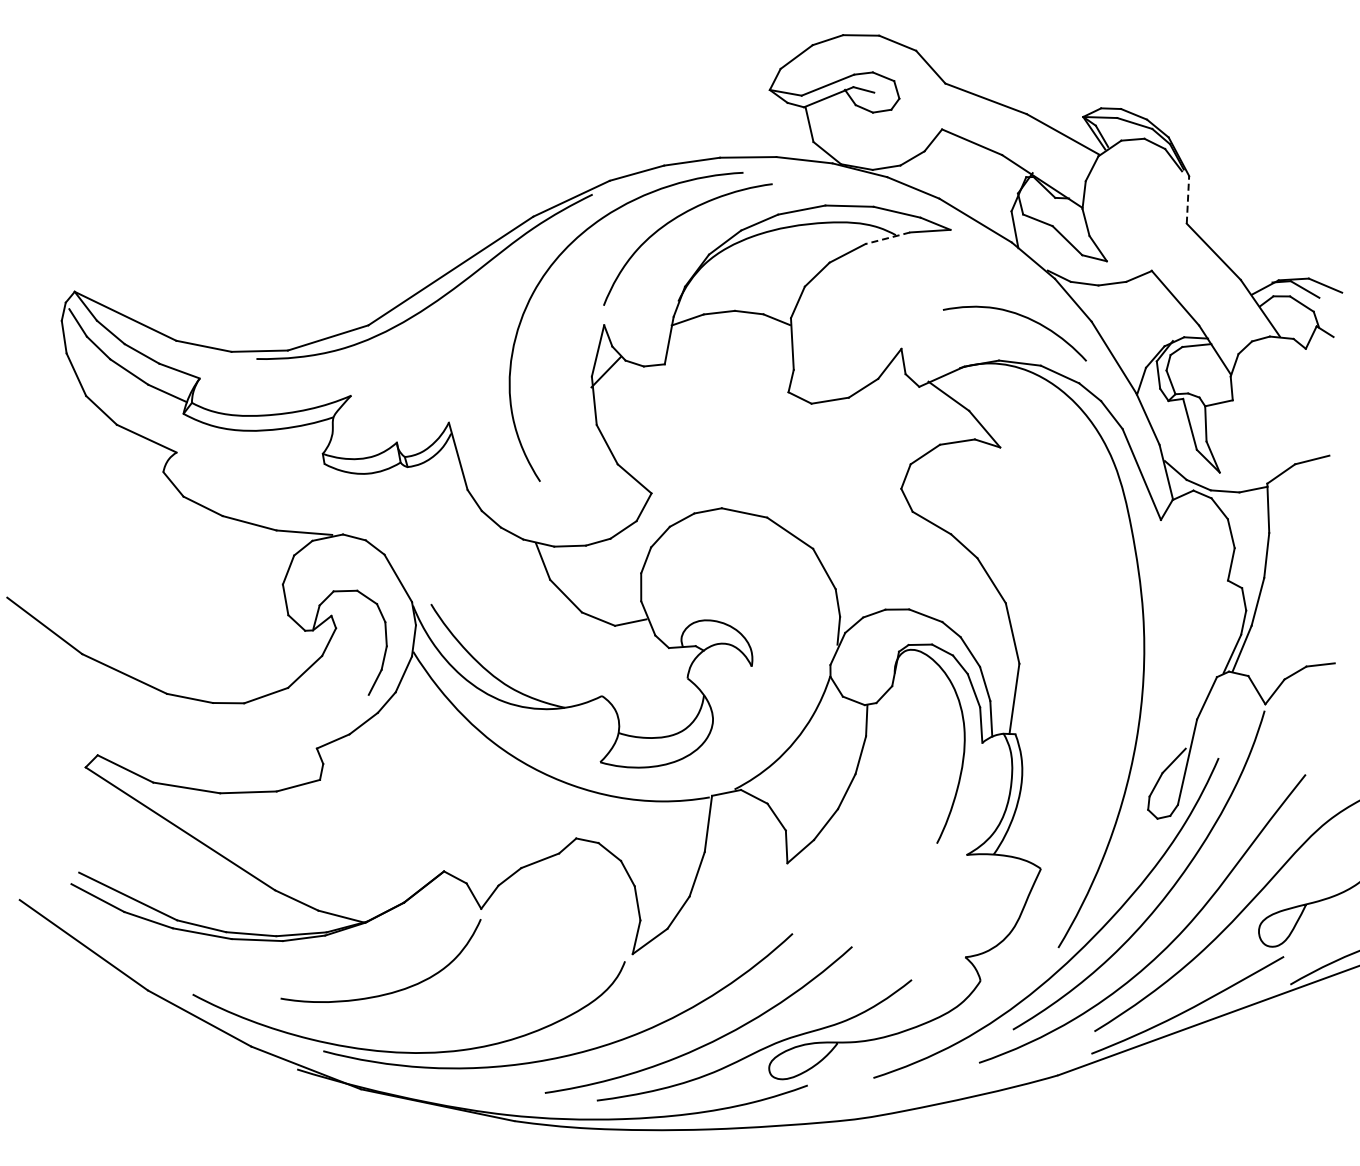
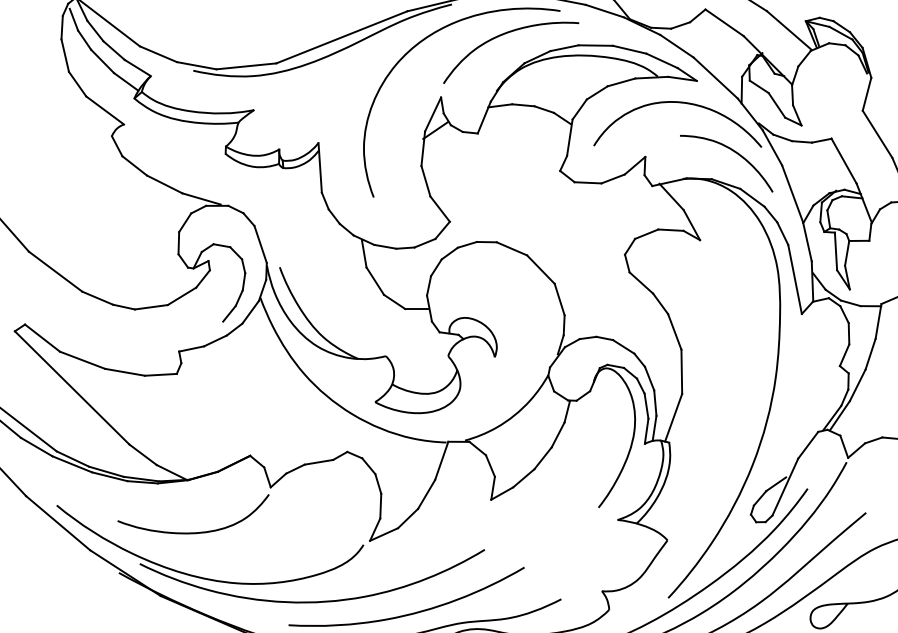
line: (1187, 199) -> (866, 93), dashed -> solid
line: (887, 238) -> (651, 77), dashed -> solid
curve: (942, 264) -> (686, 103), added

